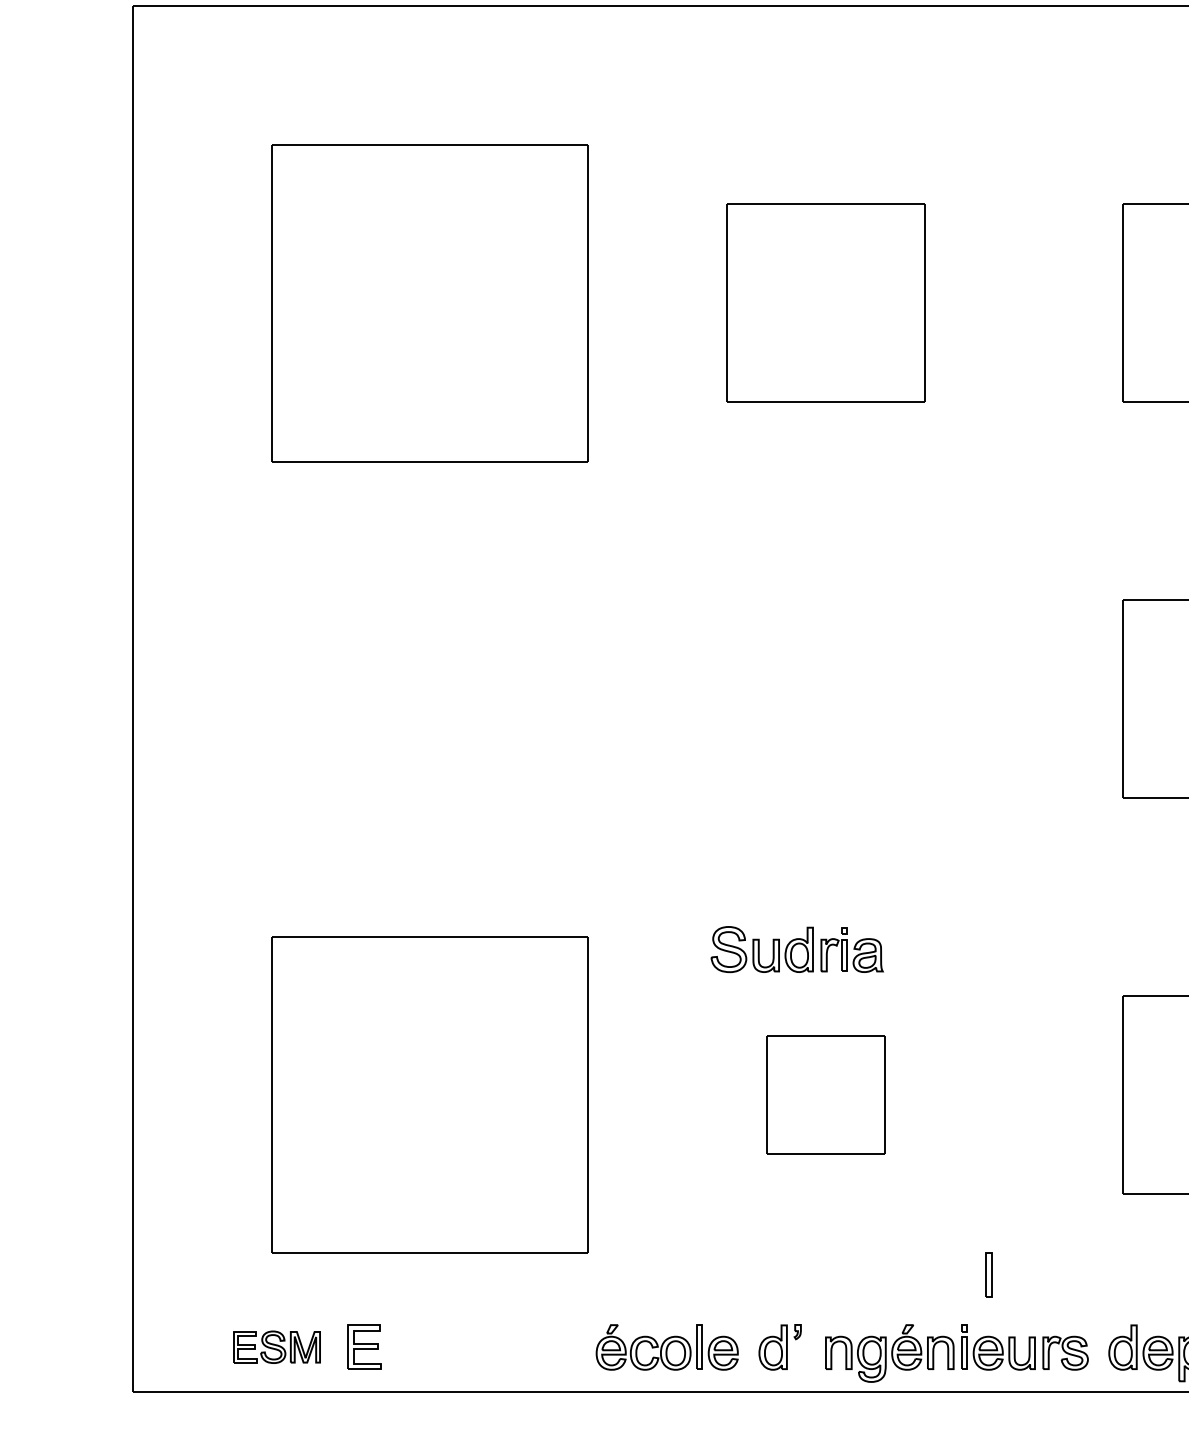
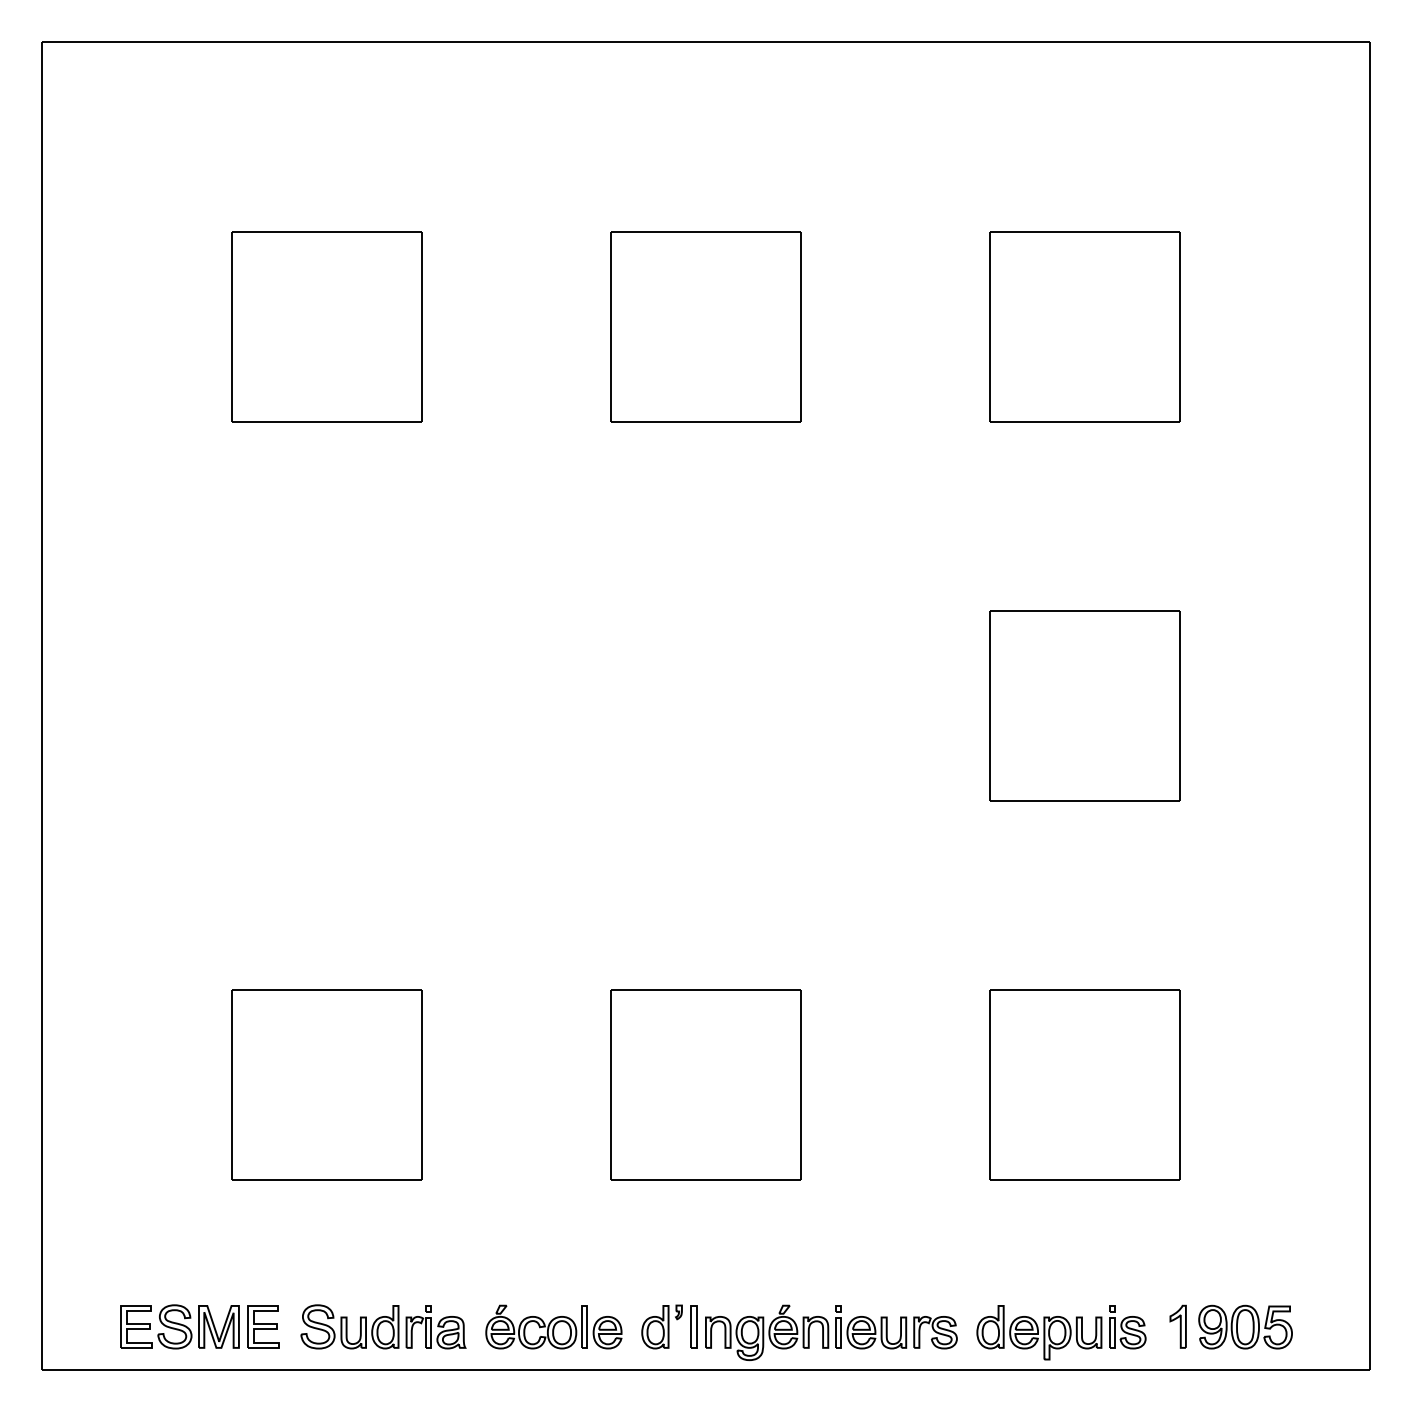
part: (429, 303) -> (326, 326), size x0.62
part: (797, 949) -> (383, 1326), moved
part: (429, 1094) -> (326, 1084), size x0.62
part: (825, 1094) -> (705, 1084), size x1.67
part: (988, 1274) -> (693, 1326), moved
part: (276, 1346) -> (179, 1326), size x1.43

